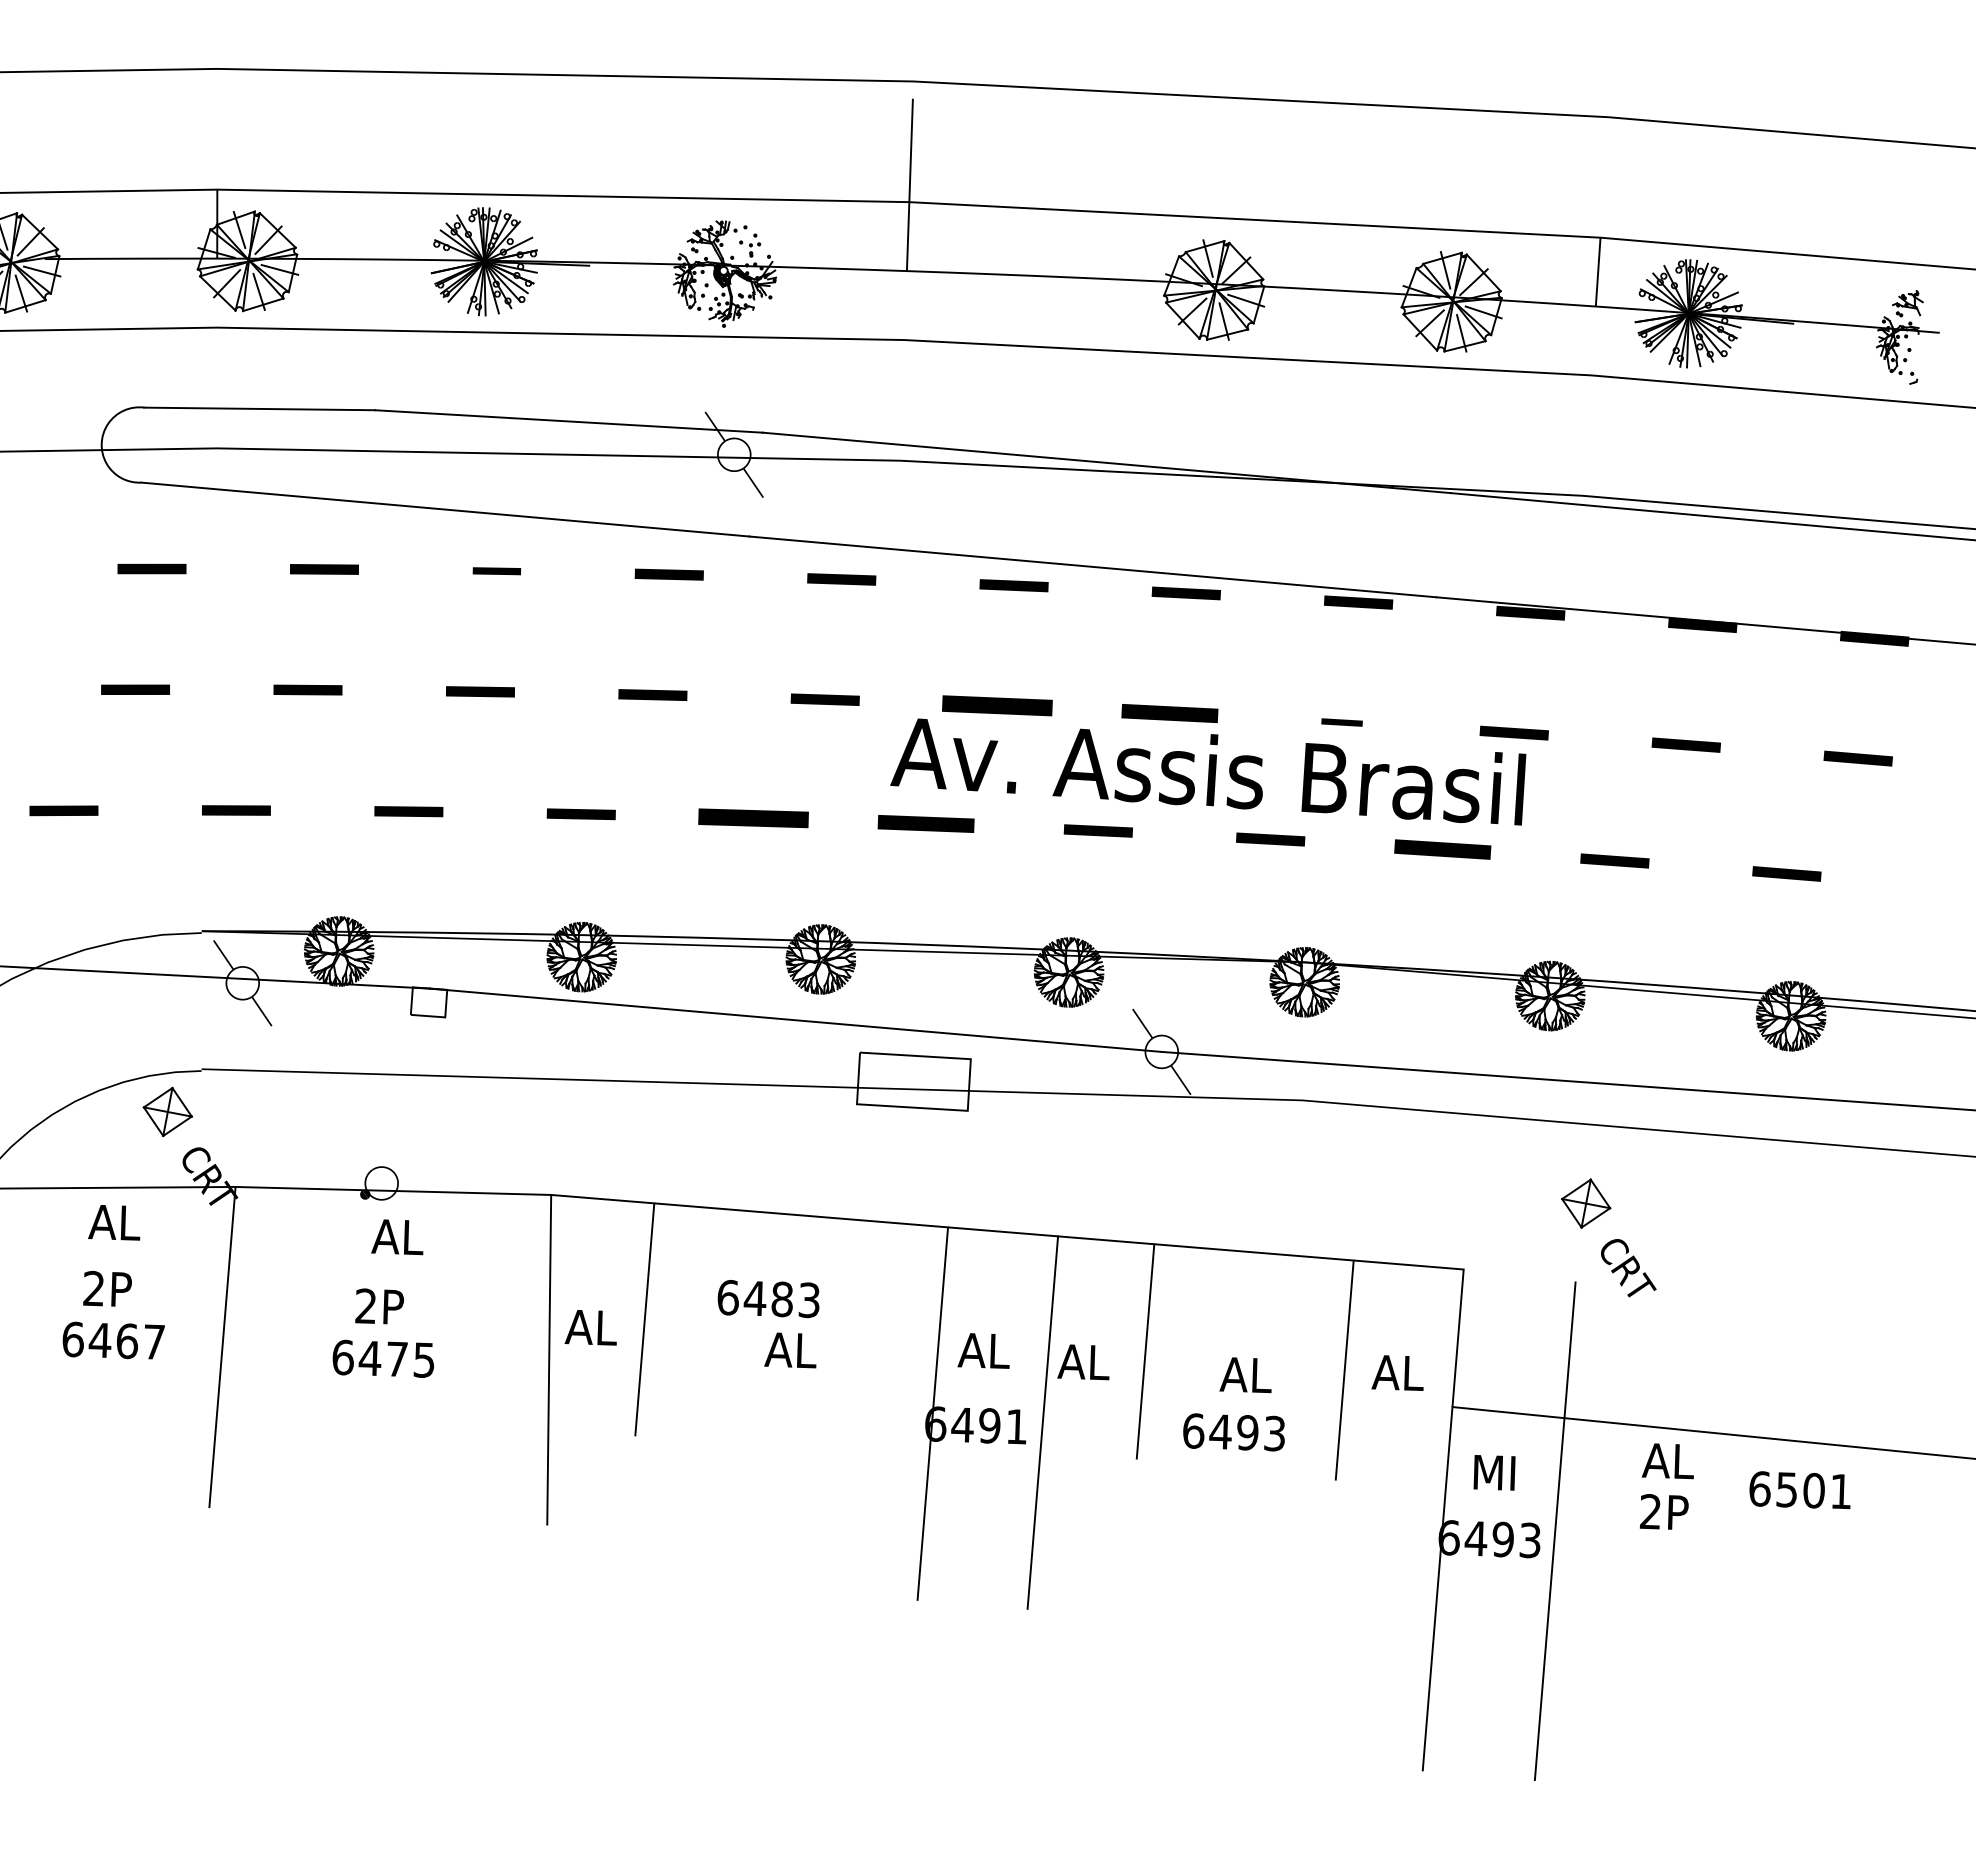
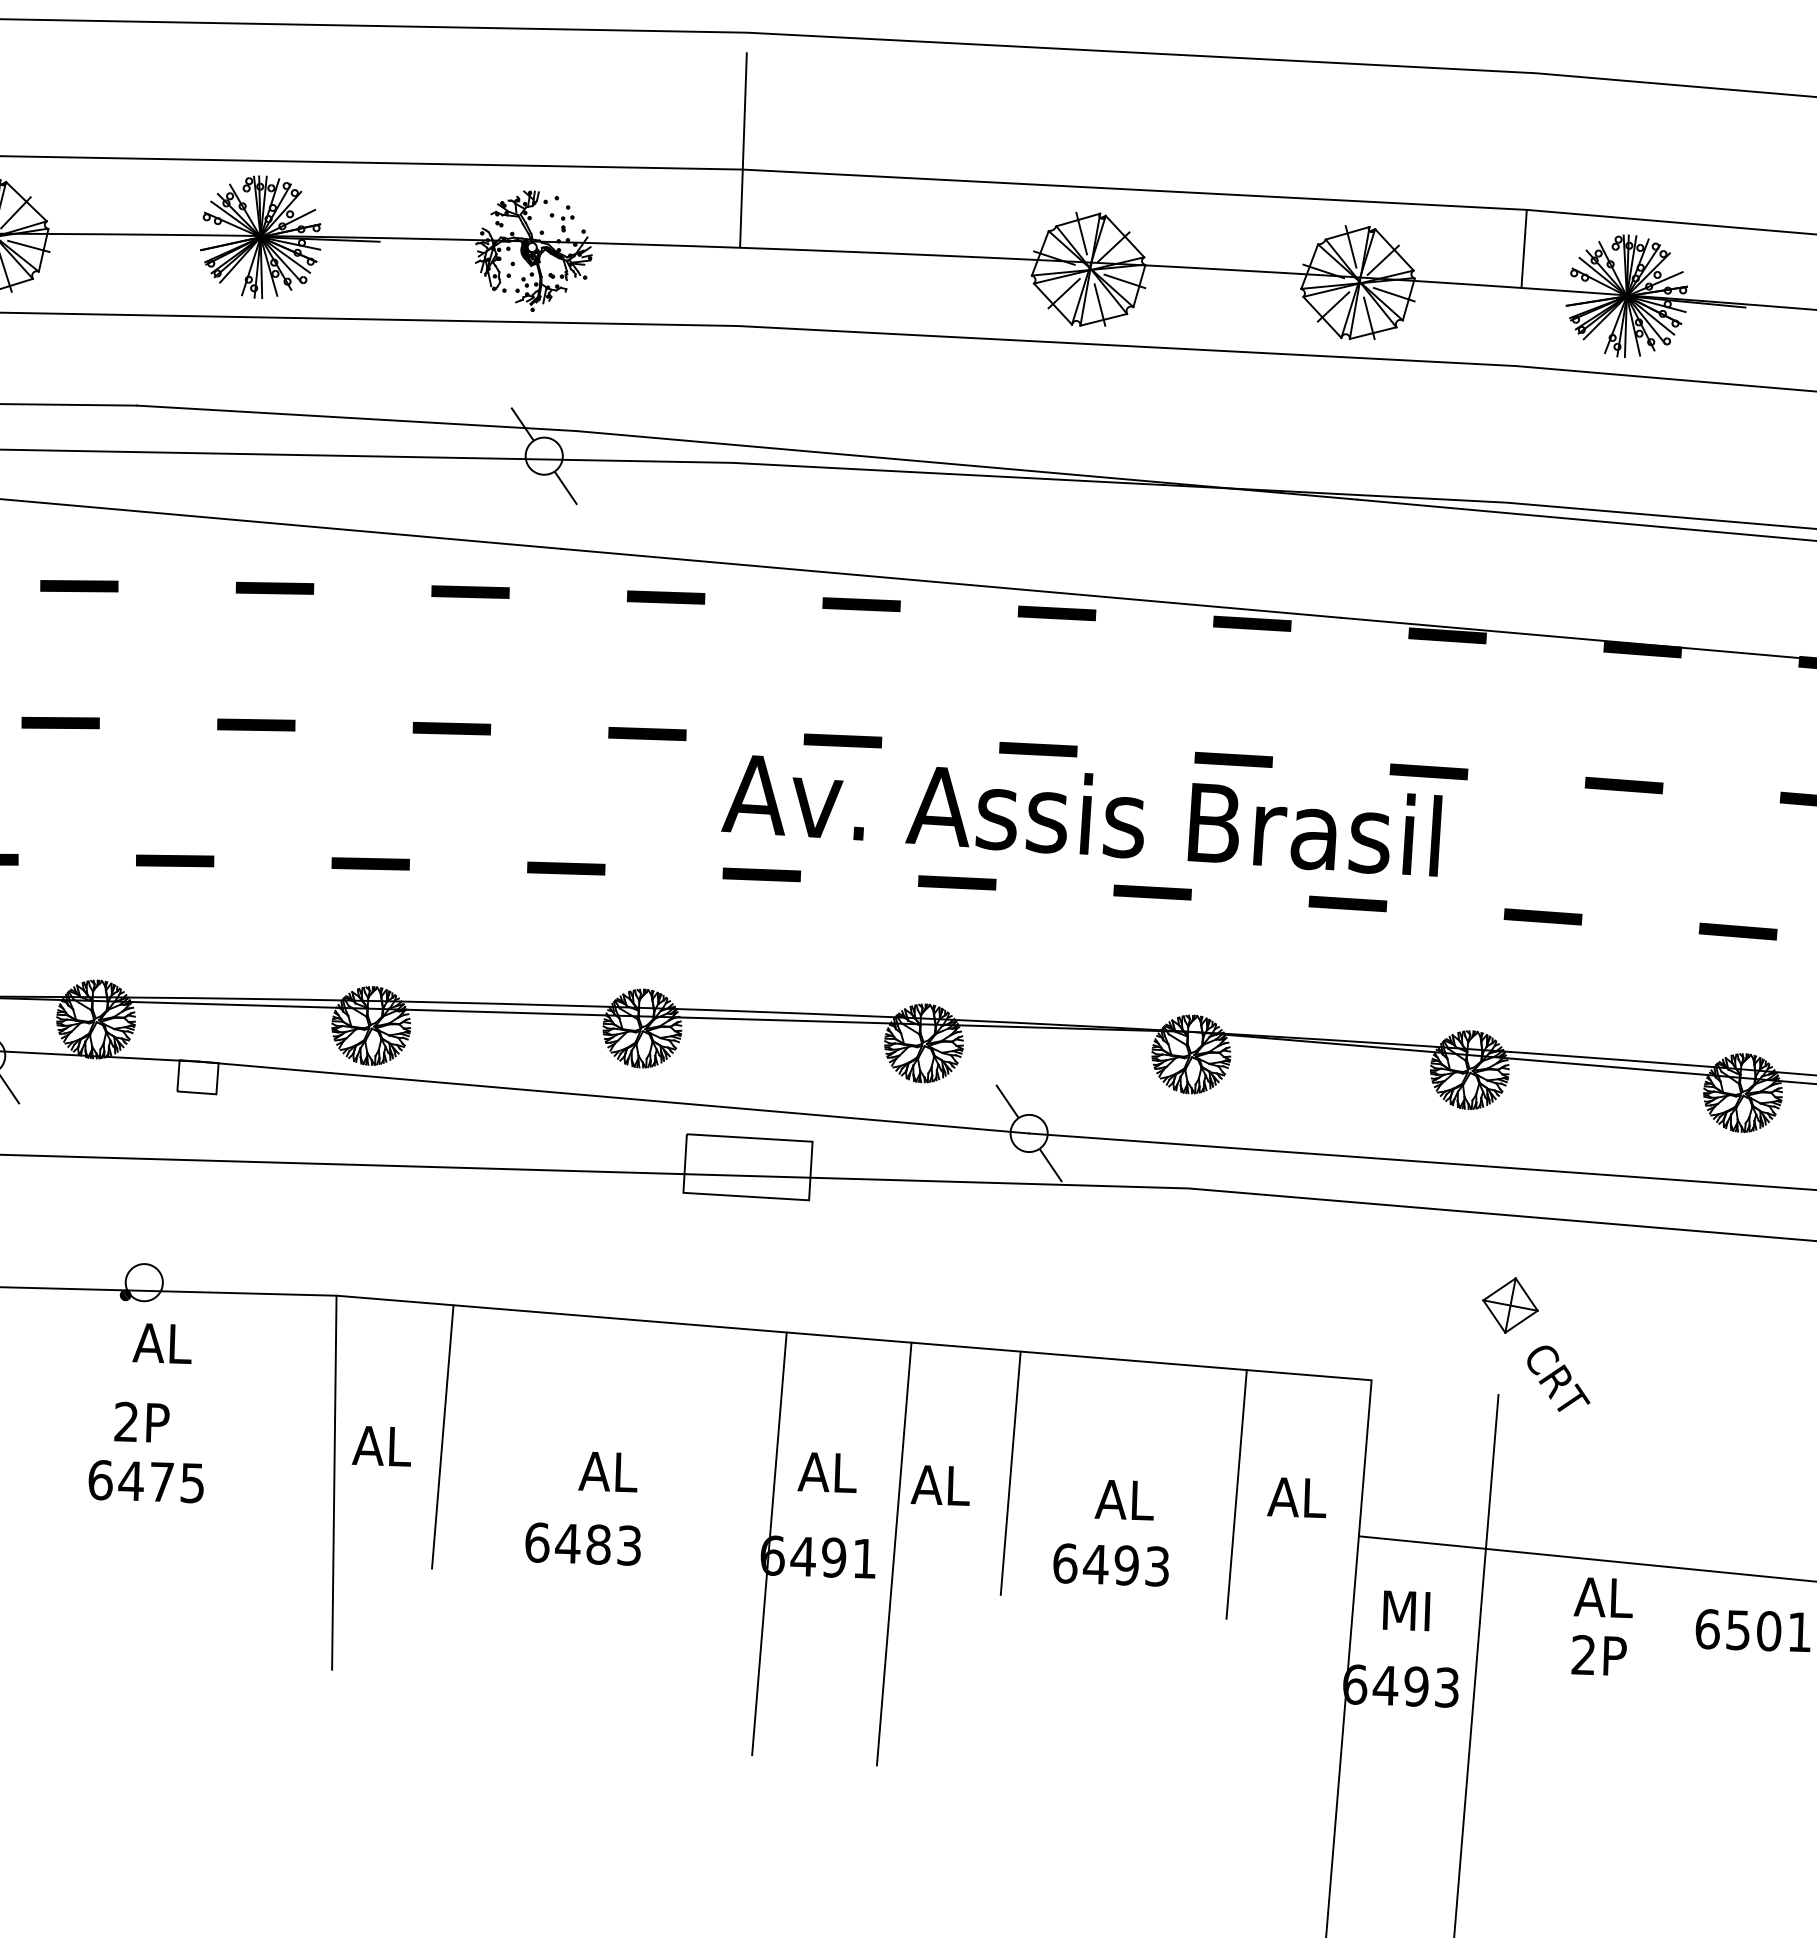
part: (496, 570) -> (274, 587), size x1.43
part: (997, 705) -> (842, 740), size x0.62
part: (1169, 713) -> (1037, 749), size x0.71
part: (1341, 722) -> (1233, 759), size x1.67
part: (753, 818) -> (566, 868), size x0.62
part: (925, 823) -> (761, 874), size x0.71
part: (1442, 849) -> (1347, 903), size x0.71
text: (768, 1299) -> (583, 1544), moved

